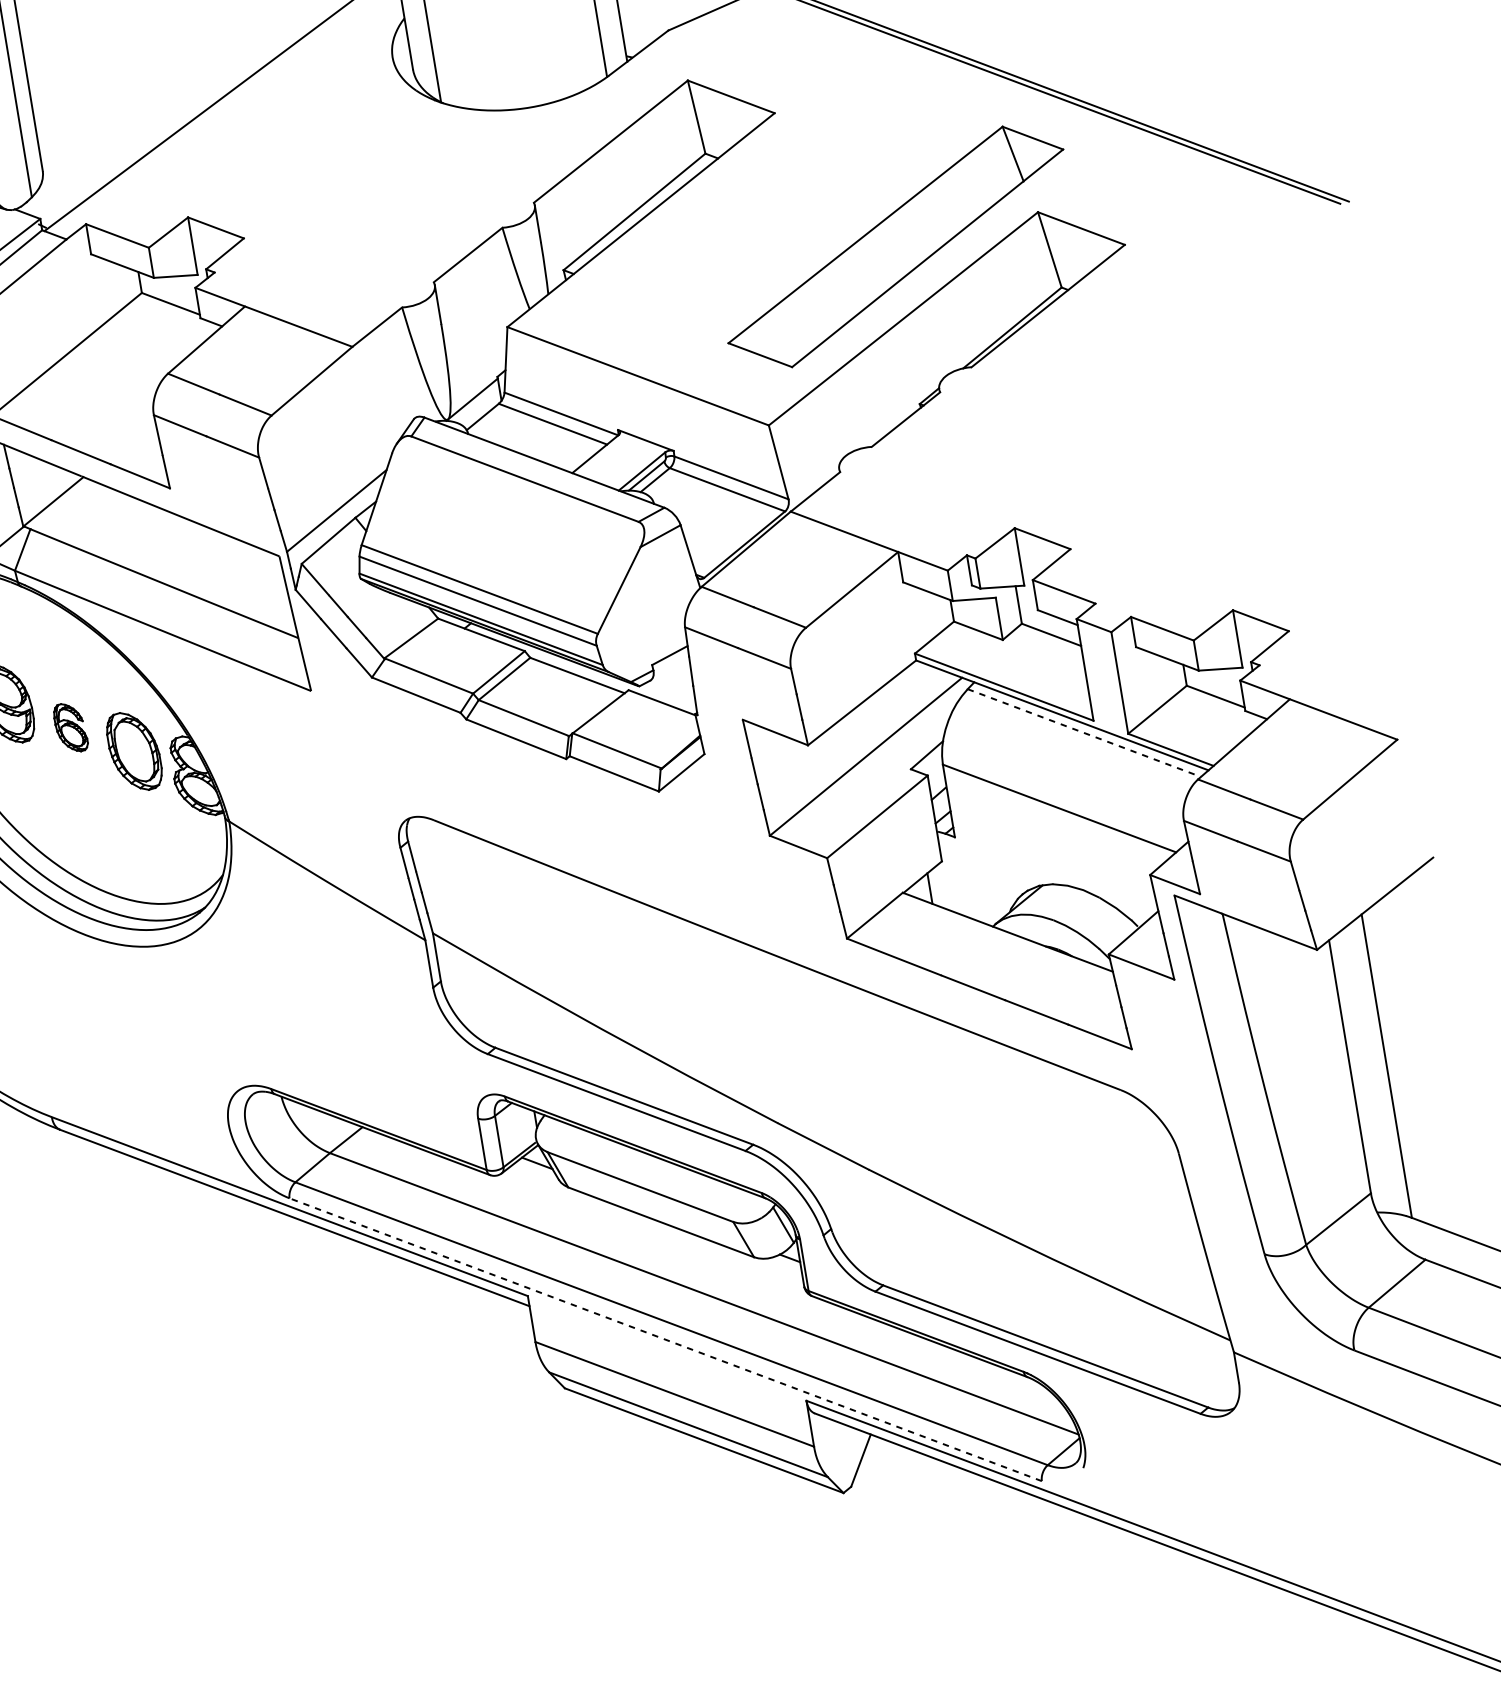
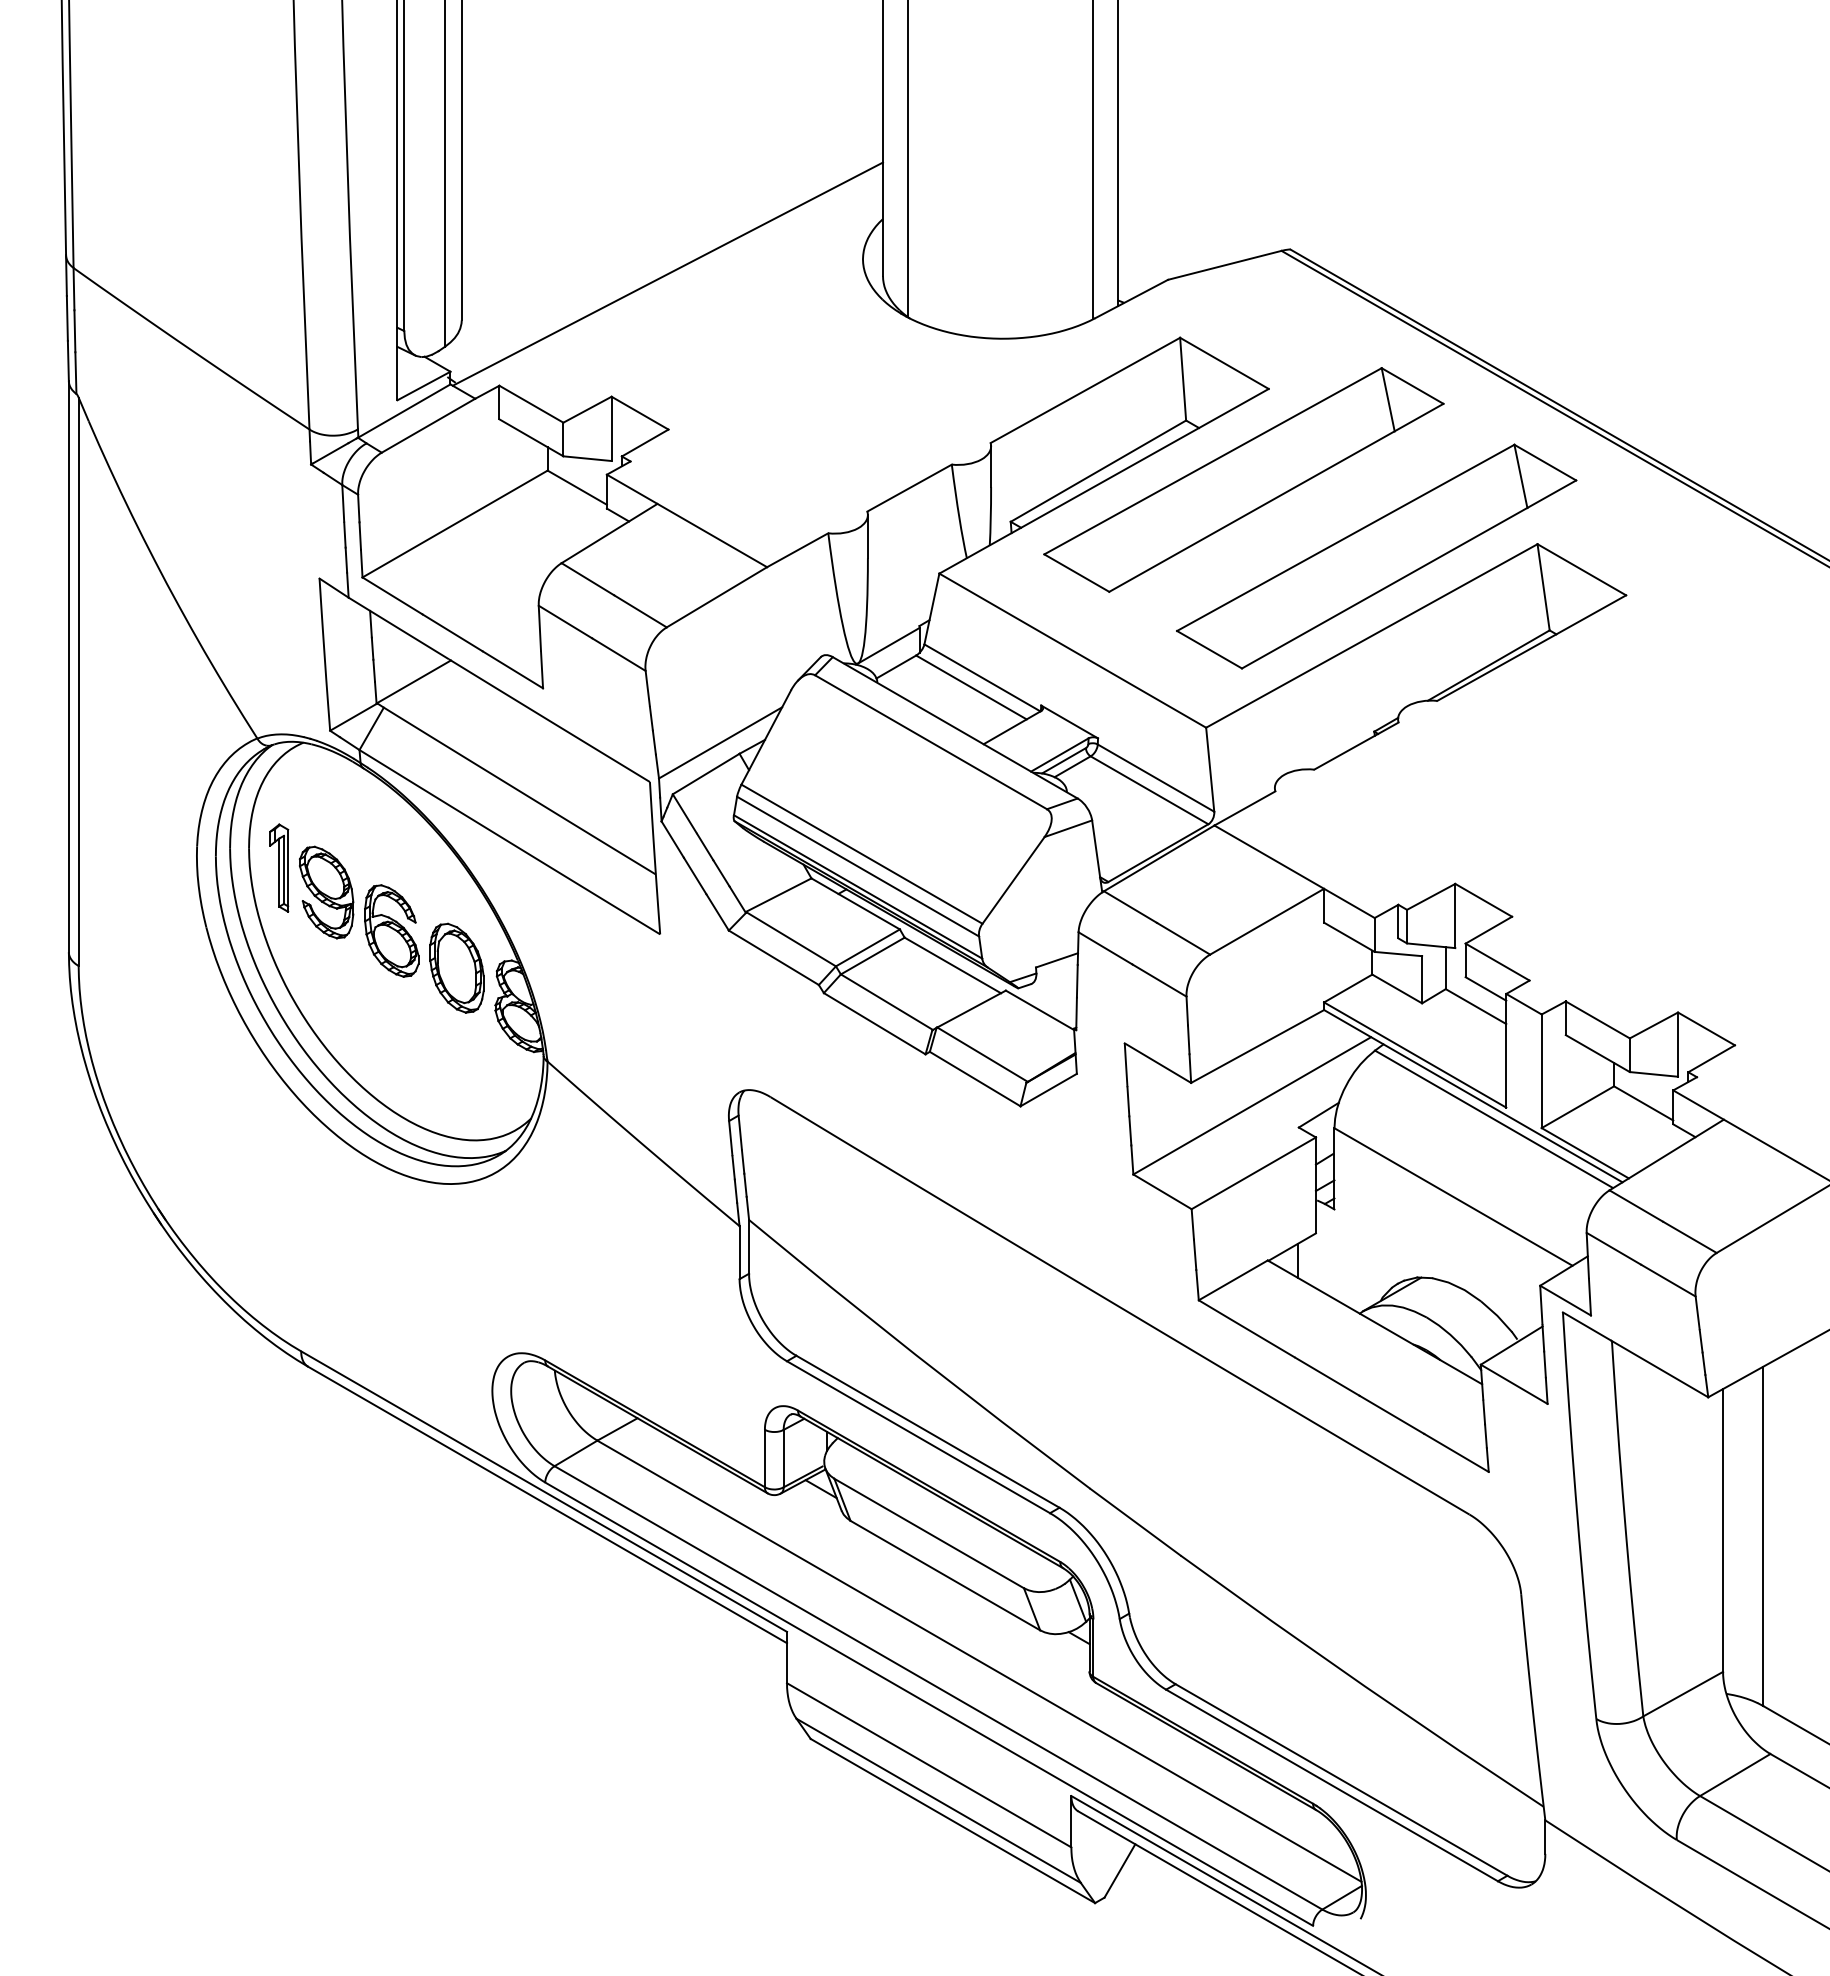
part: (765, 197) -> (1243, 479), added
part: (70, 727) -> (391, 930), size x1.67
line: (1084, 733) -> (1494, 1119), dashed -> solid
line: (665, 1339) -> (928, 1703), dashed -> solid

